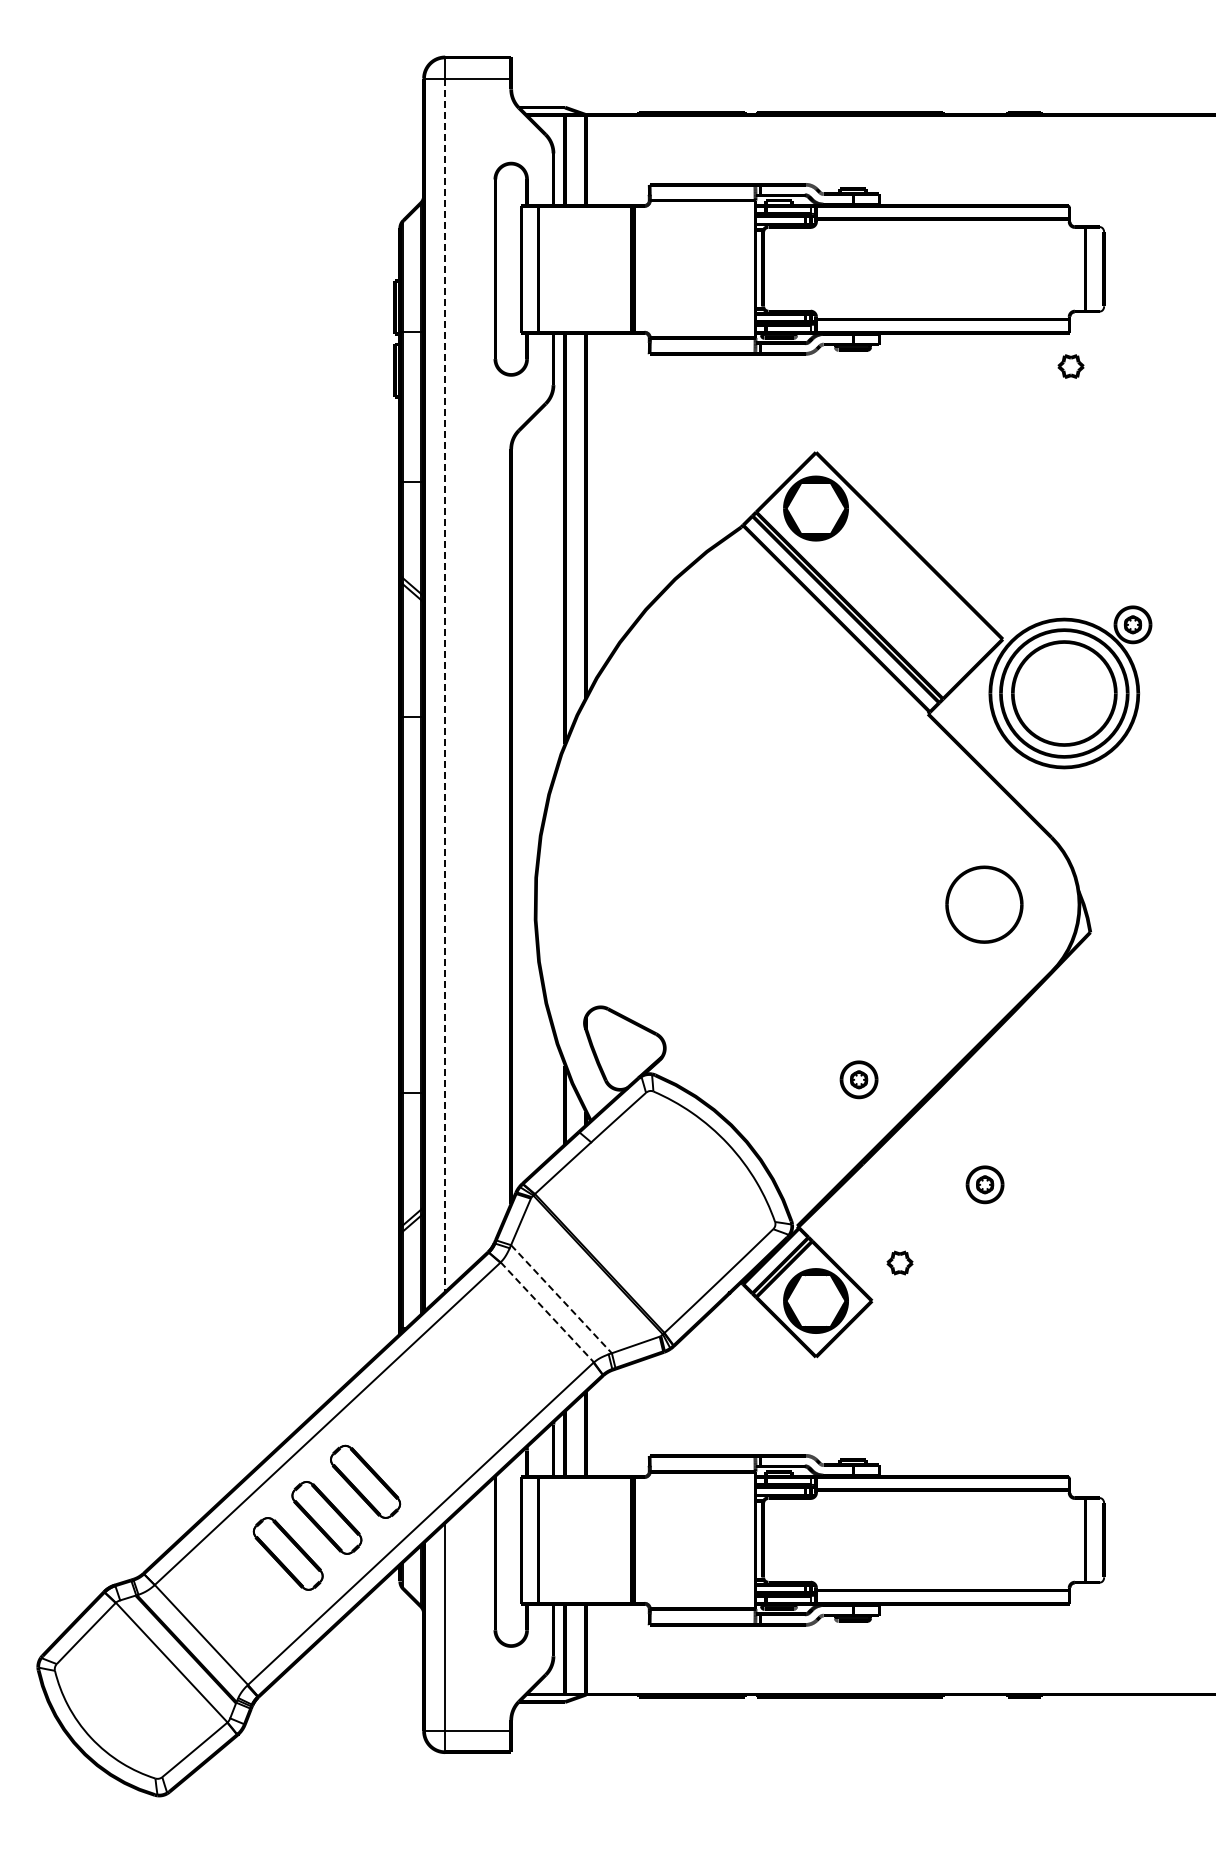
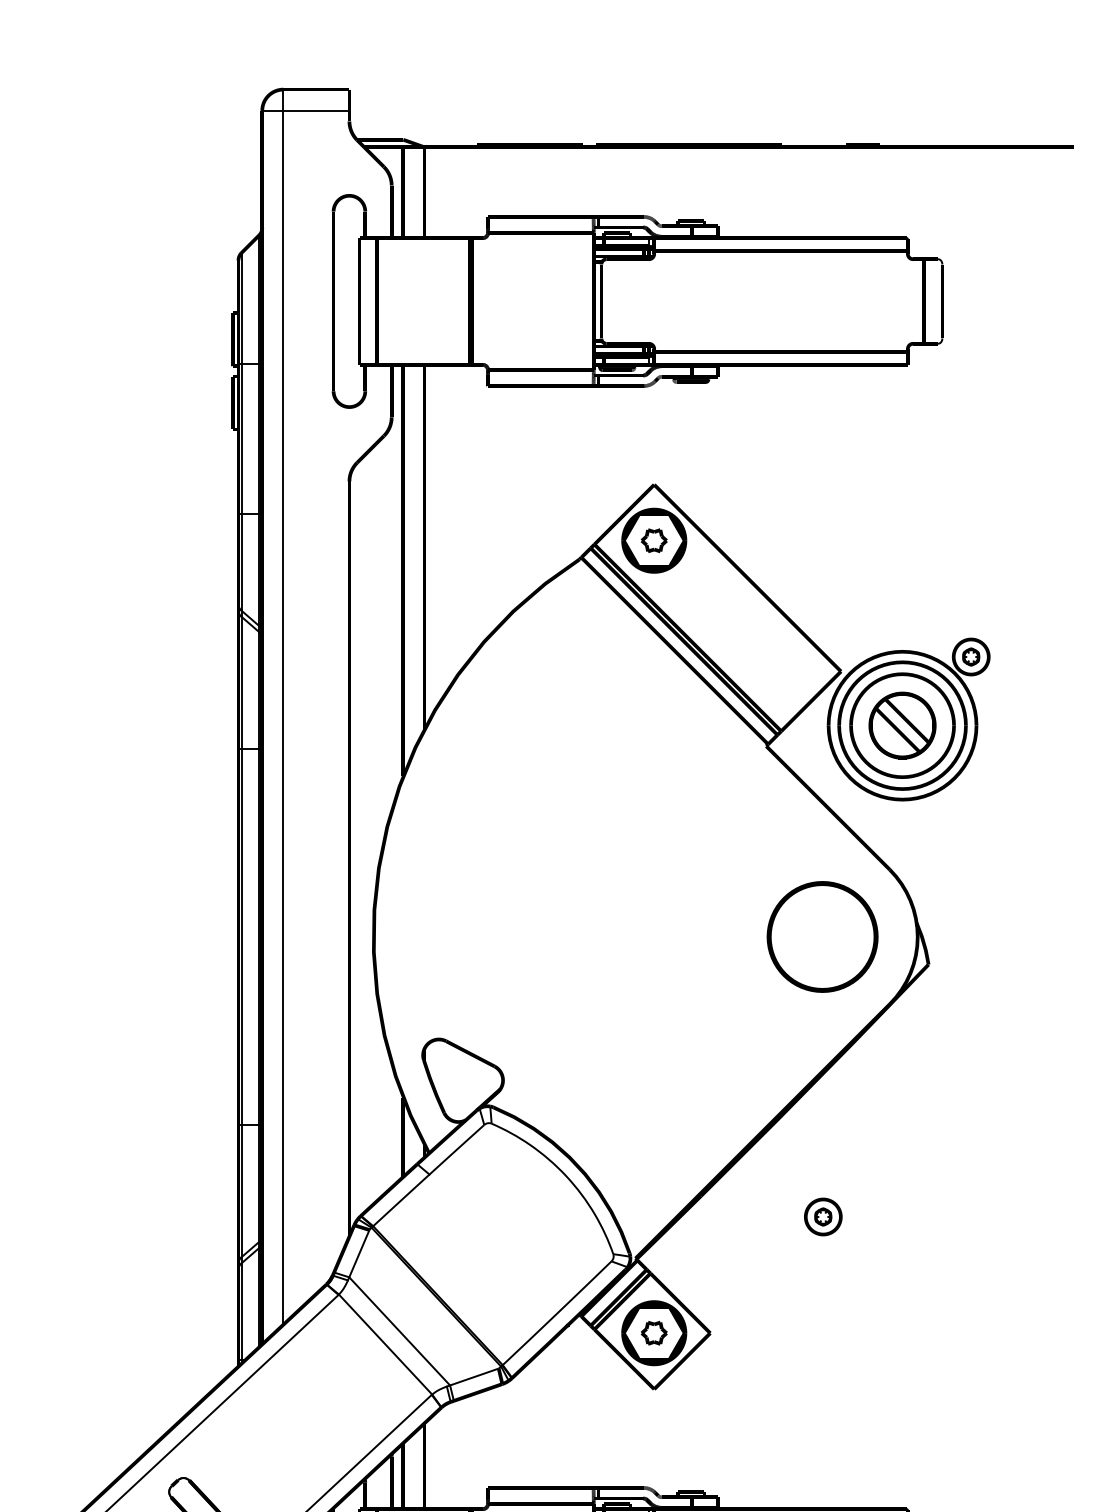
part: (1070, 366) -> (653, 540), moved
line: (445, 686) -> (283, 718), dashed -> solid
part: (1064, 693) -> (902, 725), added
part: (984, 904) -> (822, 936), size x1.43
part: (858, 1079) -> (696, 1111), removed
part: (899, 1262) -> (653, 1332), moved
line: (561, 1299) -> (399, 1331), dashed -> solid
line: (547, 1312) -> (385, 1344), dashed -> solid

